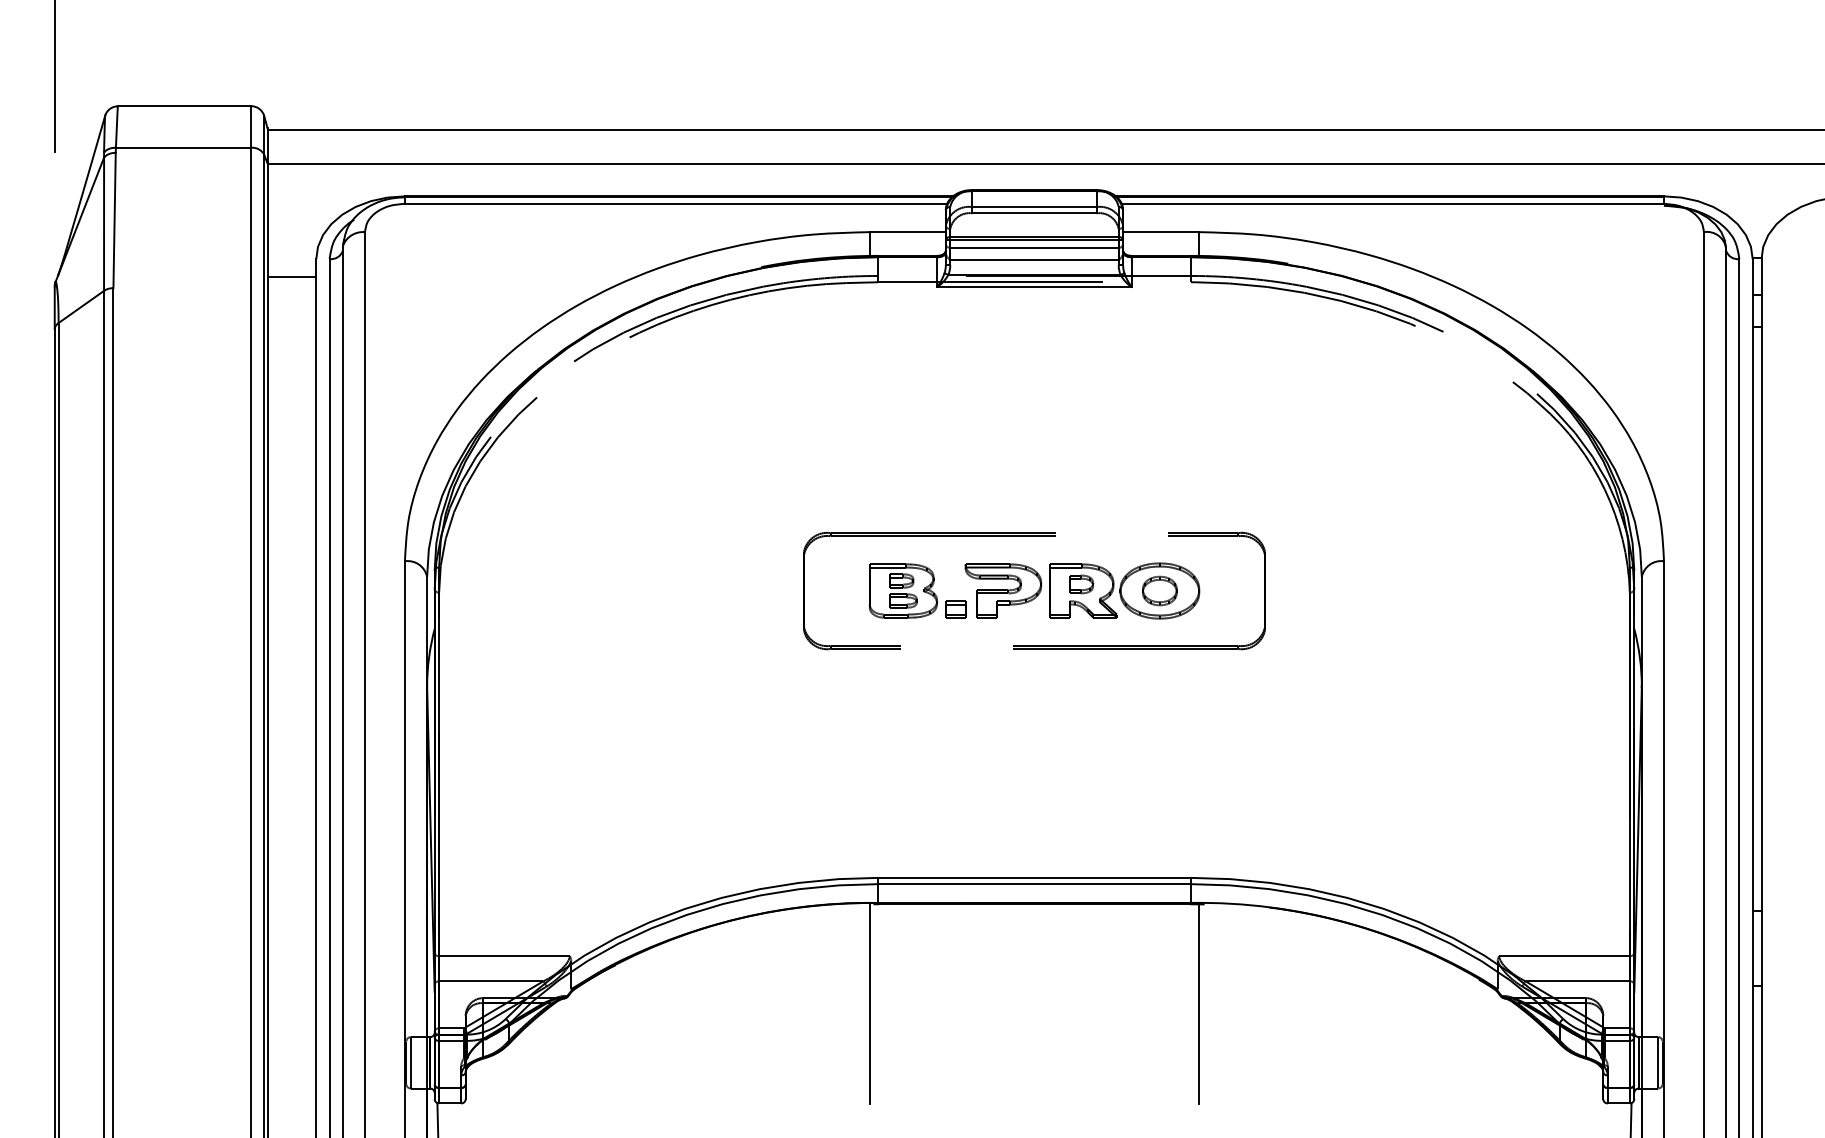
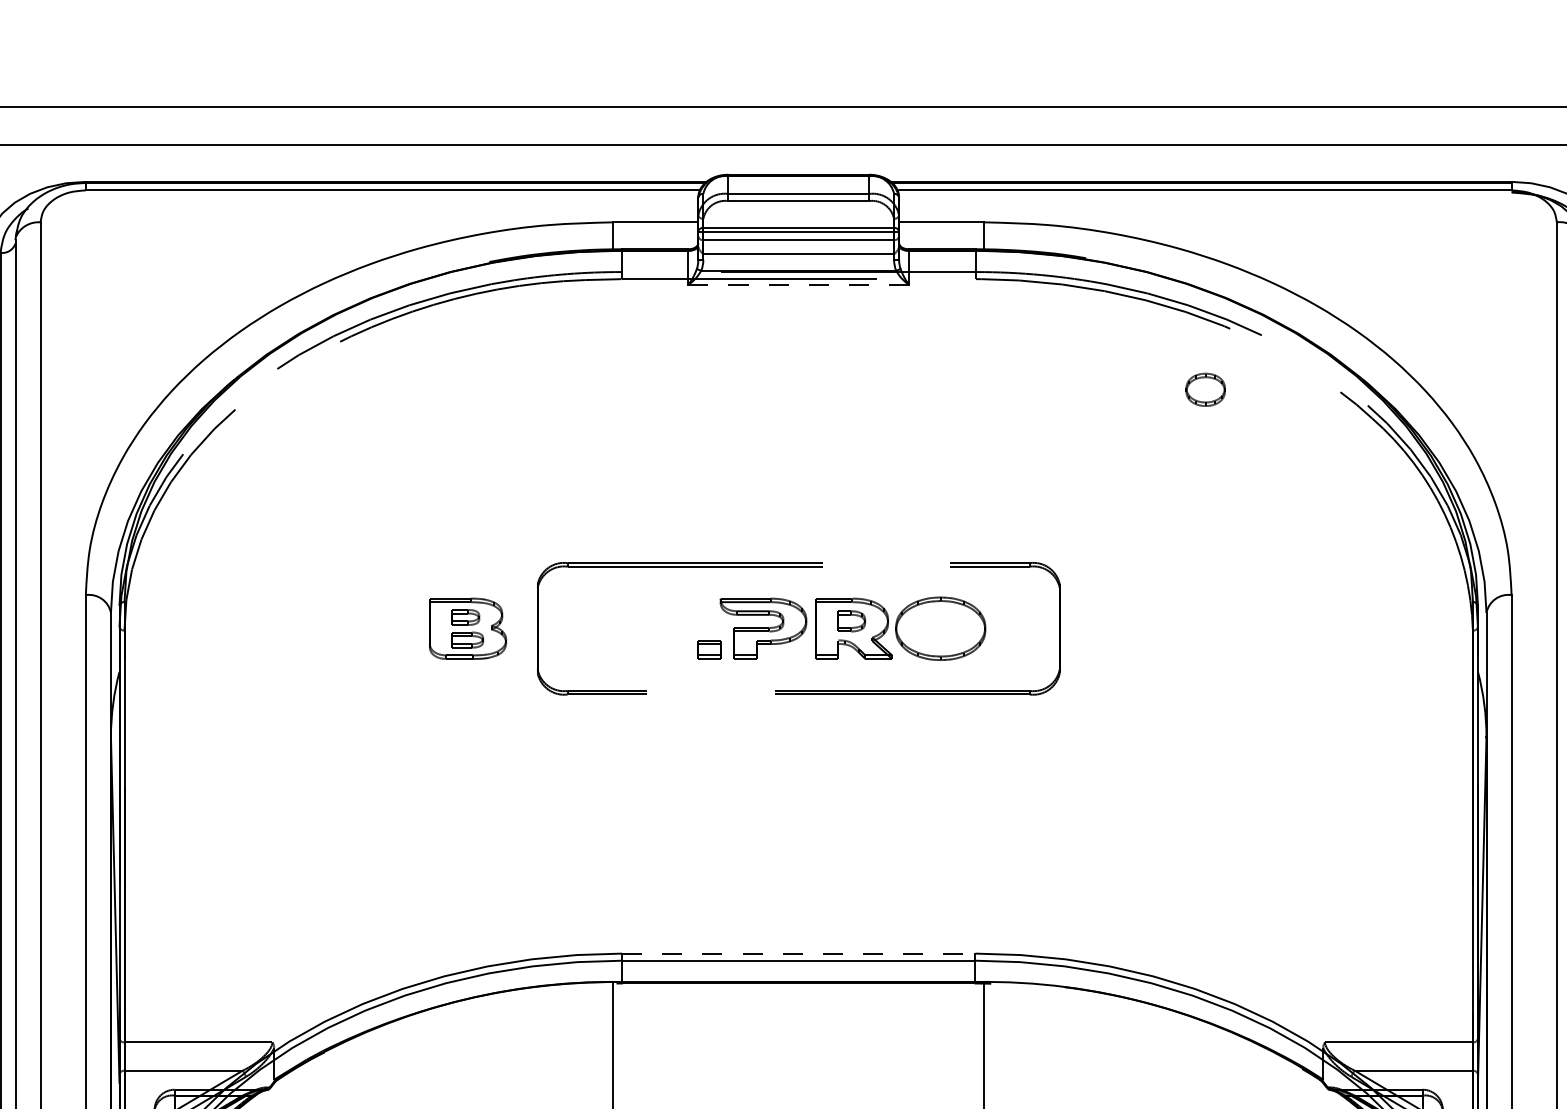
line: (1034, 287) -> (798, 285), solid -> dashed
part: (902, 590) -> (466, 628), moved
part: (1159, 590) -> (1205, 389), moved
line: (1034, 877) -> (798, 953), solid -> dashed

